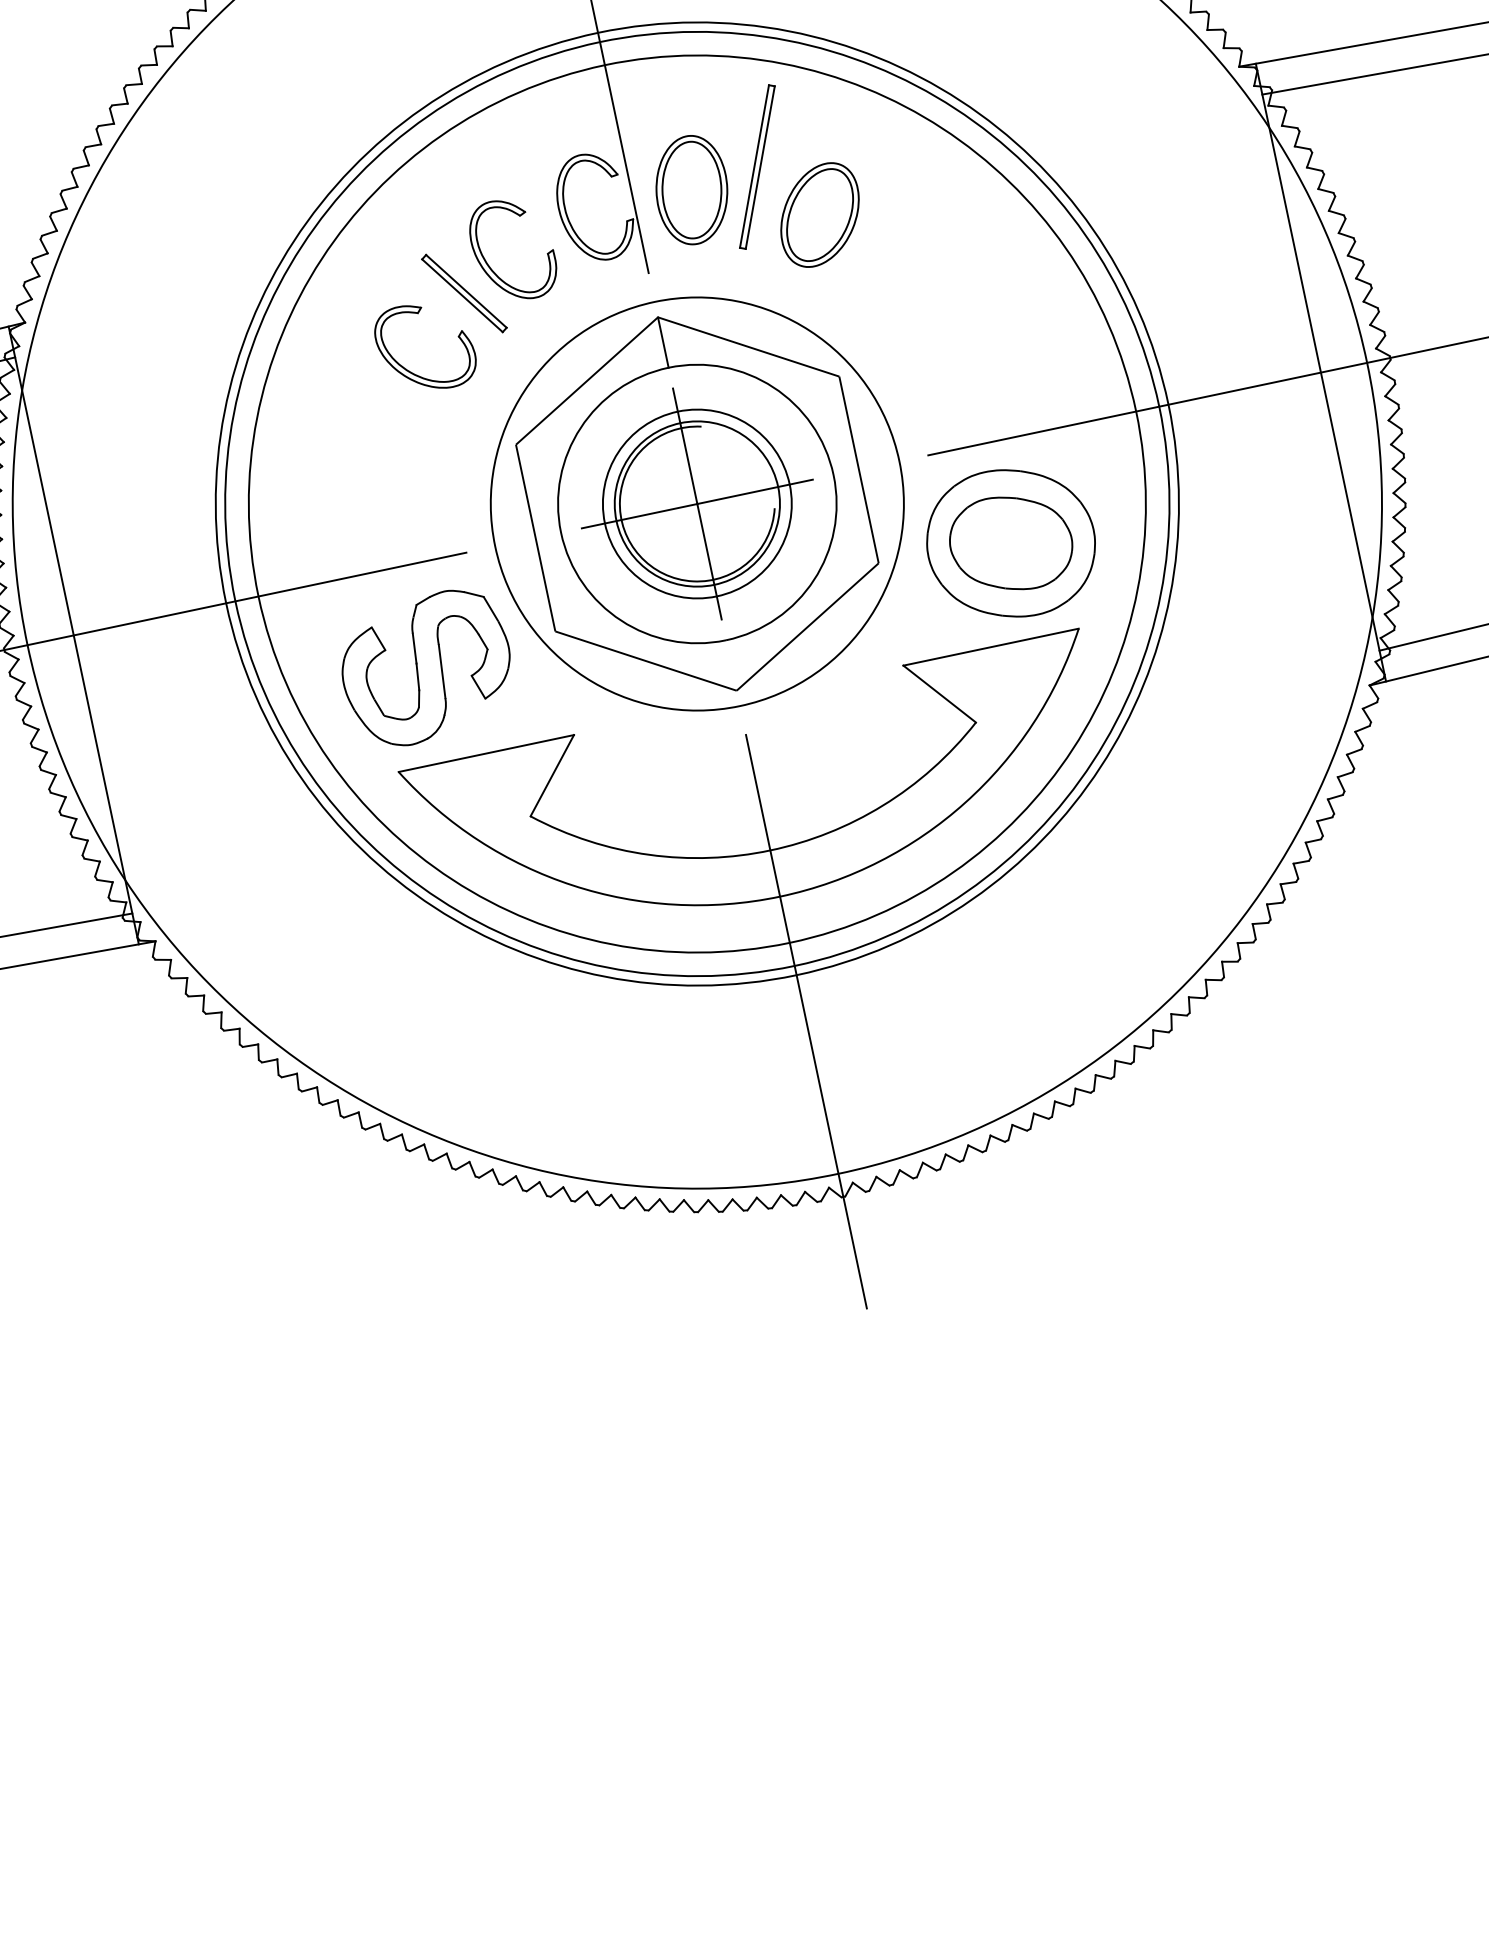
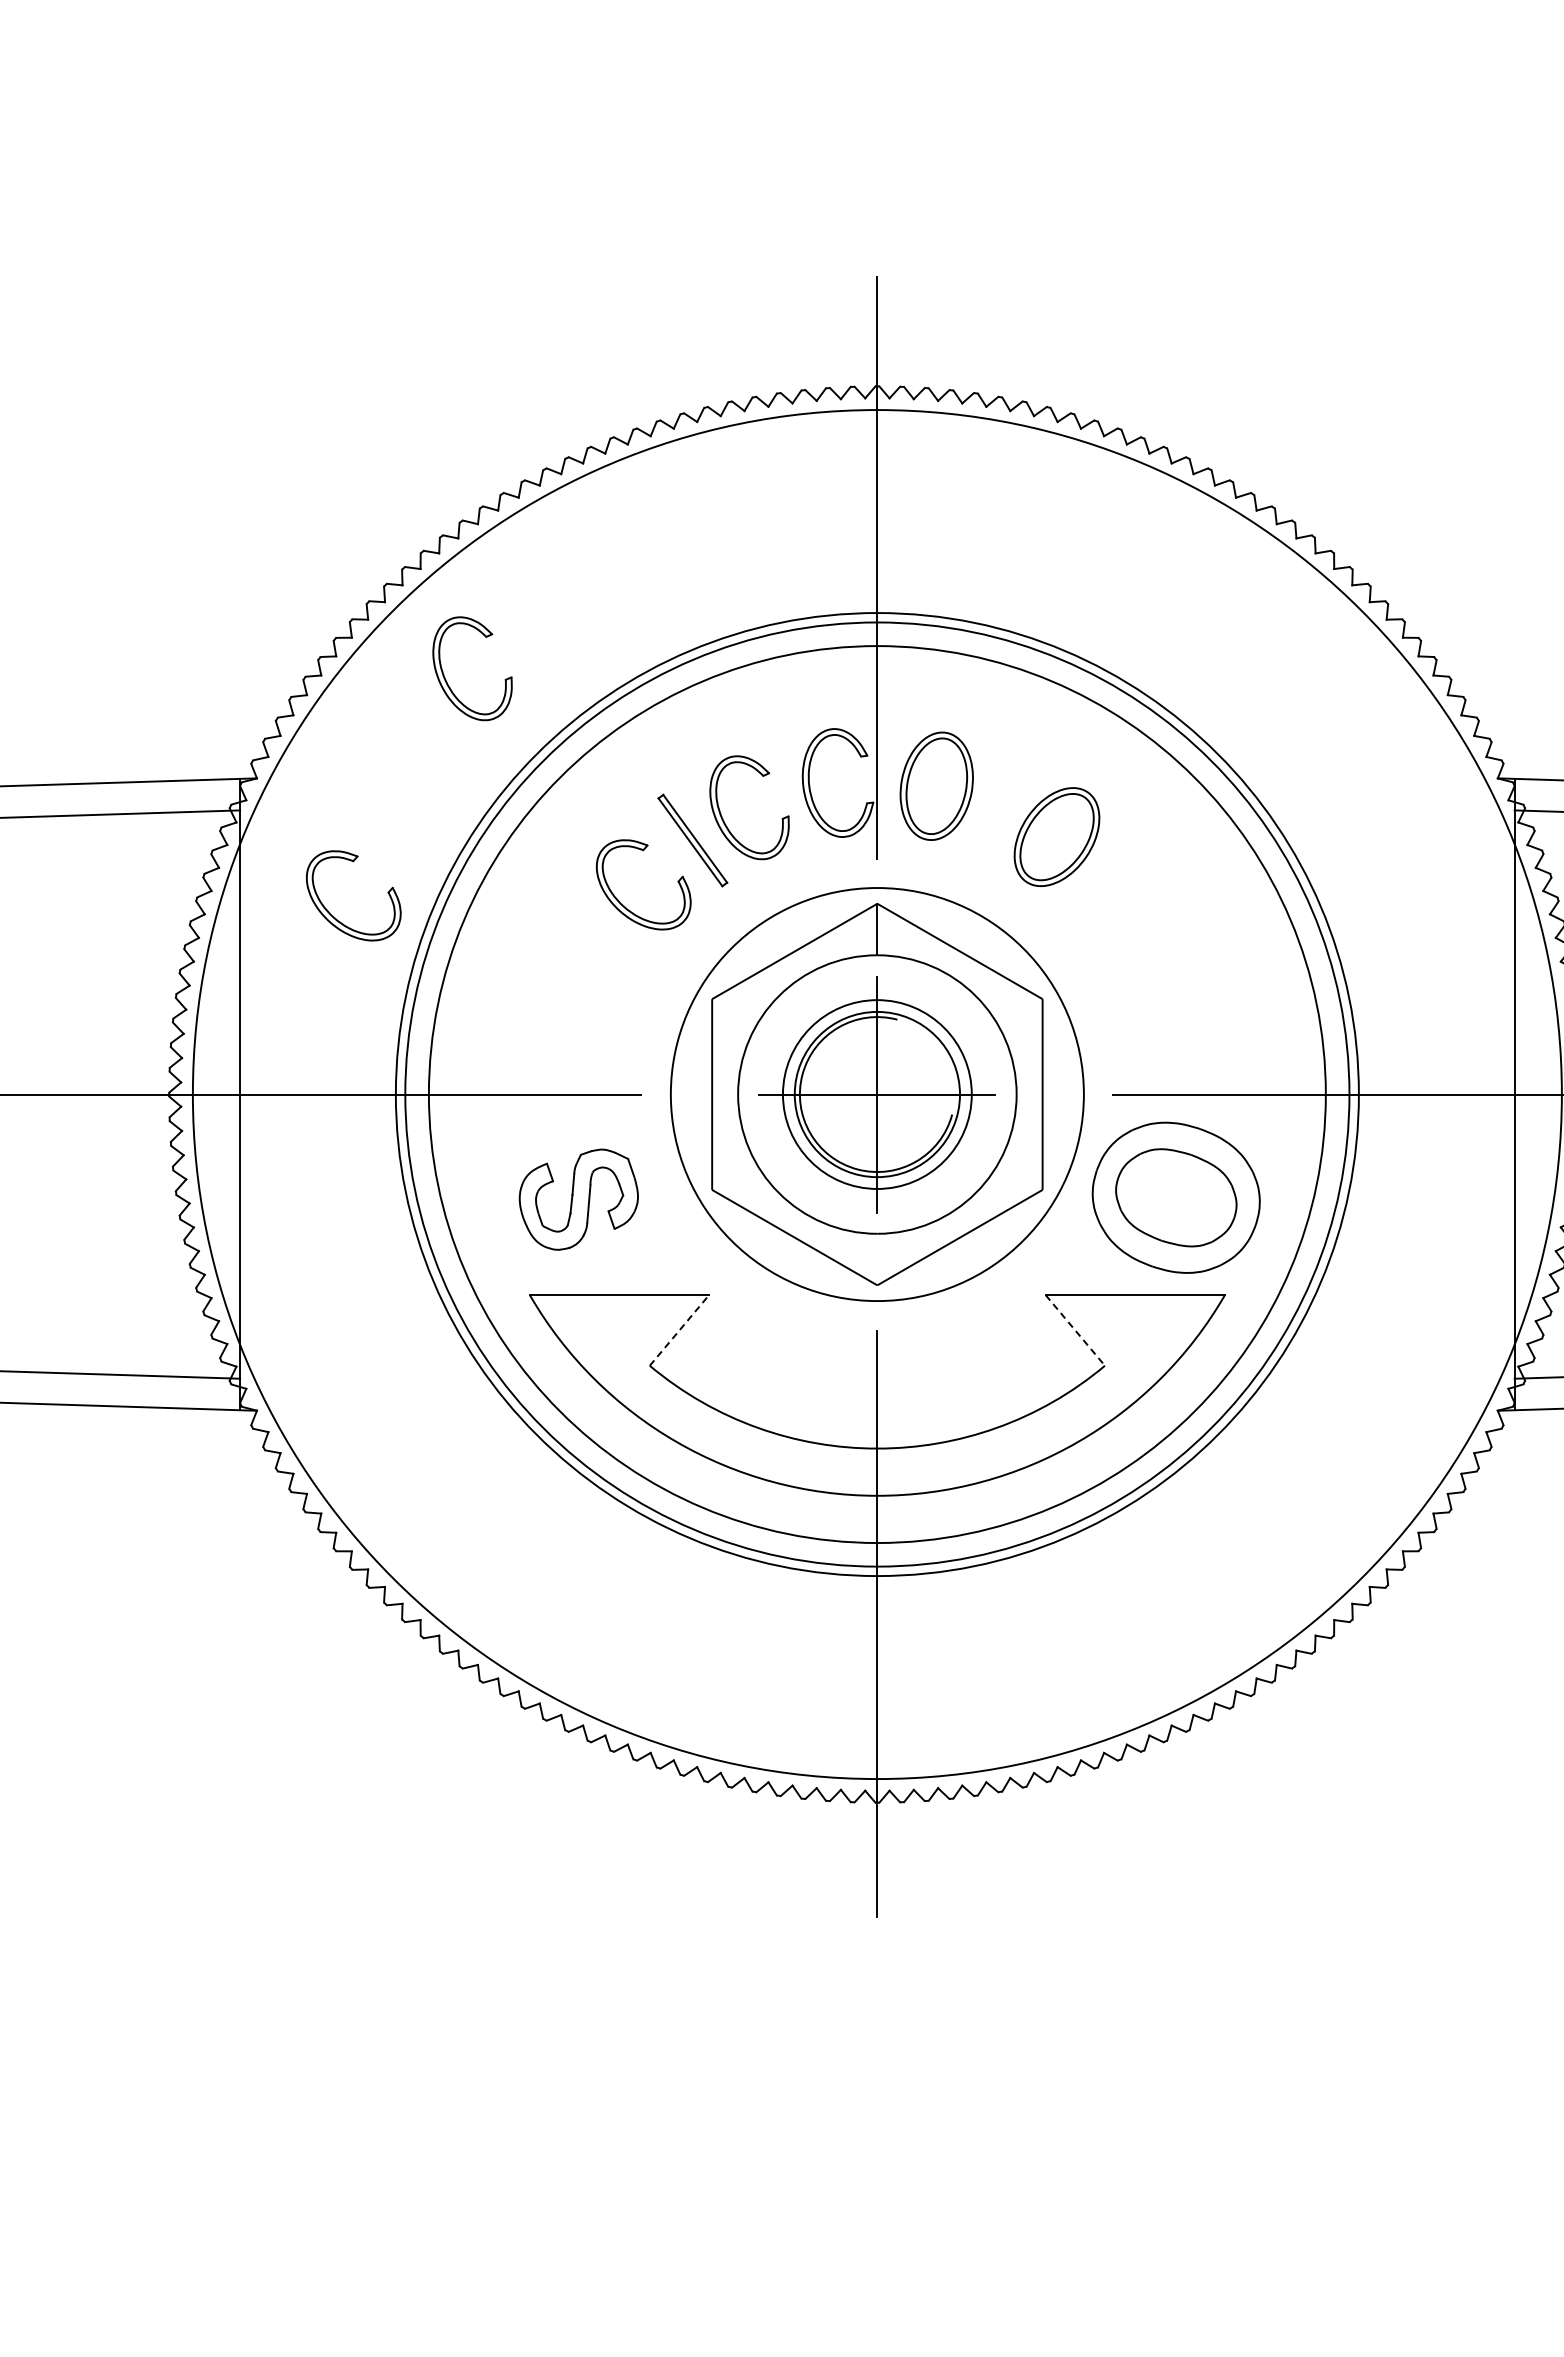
part: (757, 166) -> (1005, 776), removed
part: (191, 188) -> (447, 681), added
part: (129, 441) -> (334, 916), added
part: (426, 668) -> (578, 1199), size x0.7
line: (939, 694) -> (1075, 1330), solid -> dashed
line: (552, 775) -> (679, 1330), solid -> dashed

